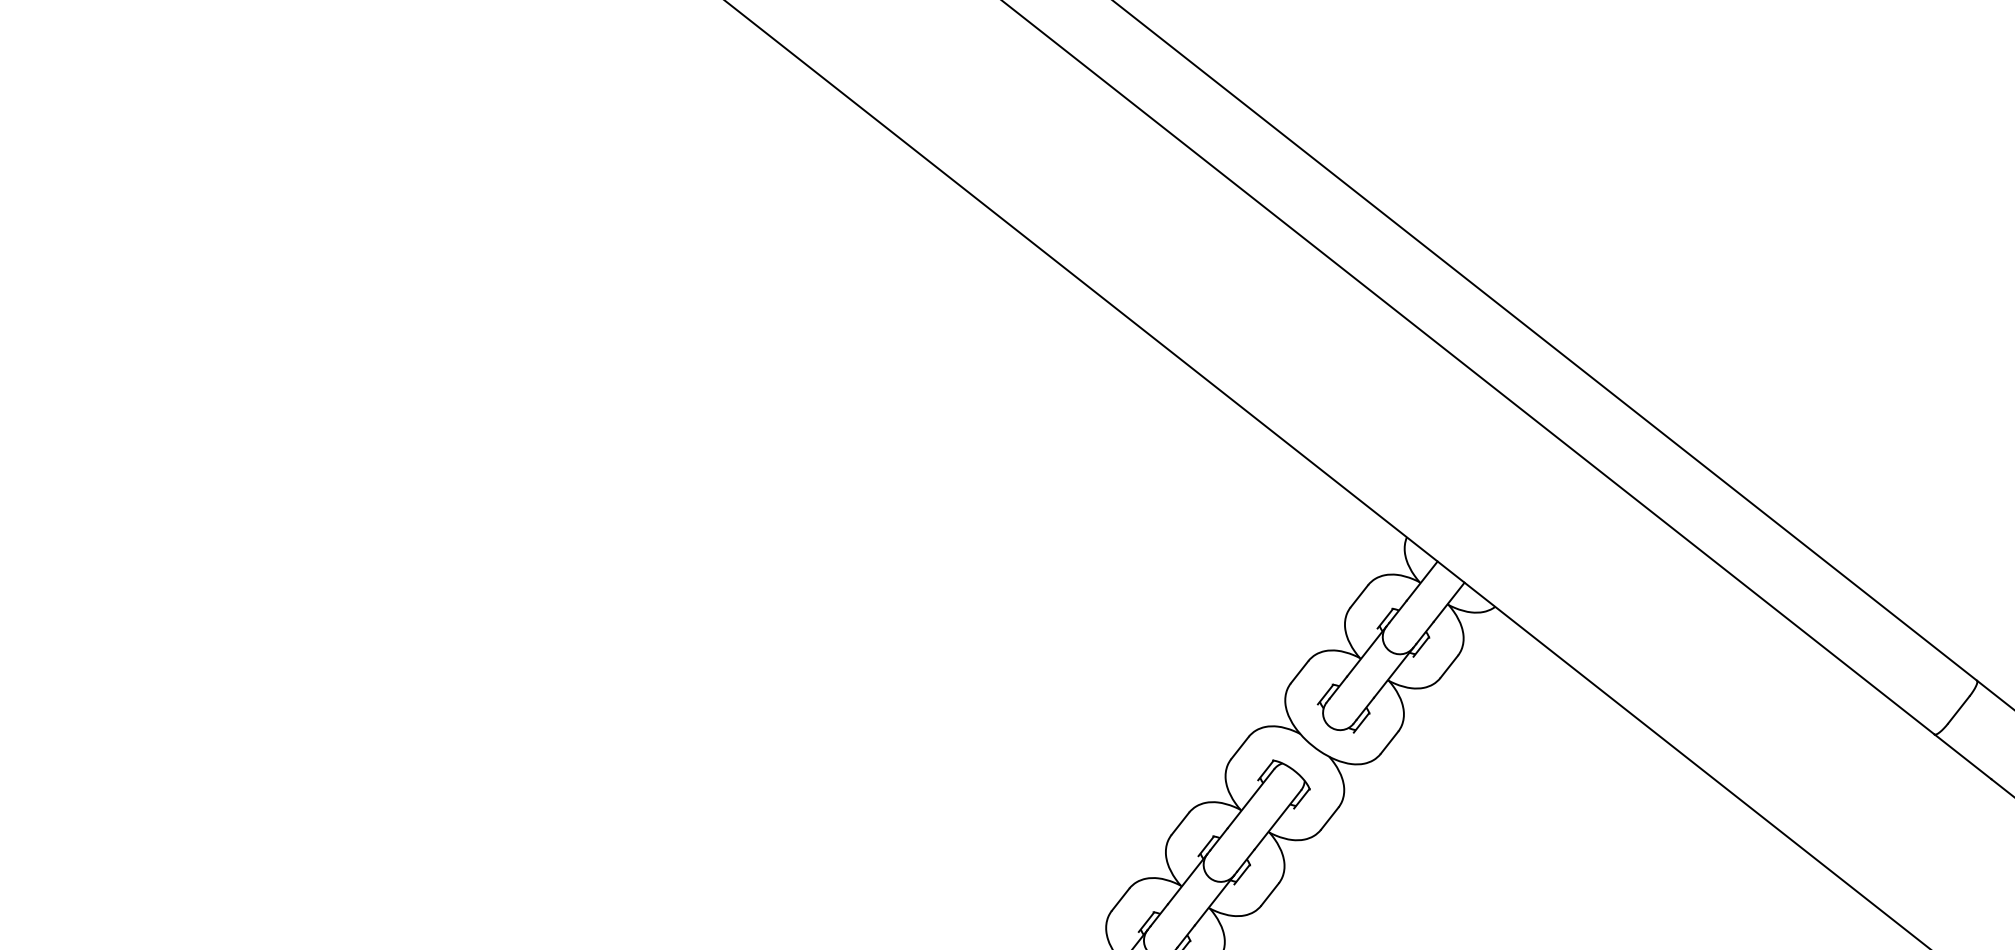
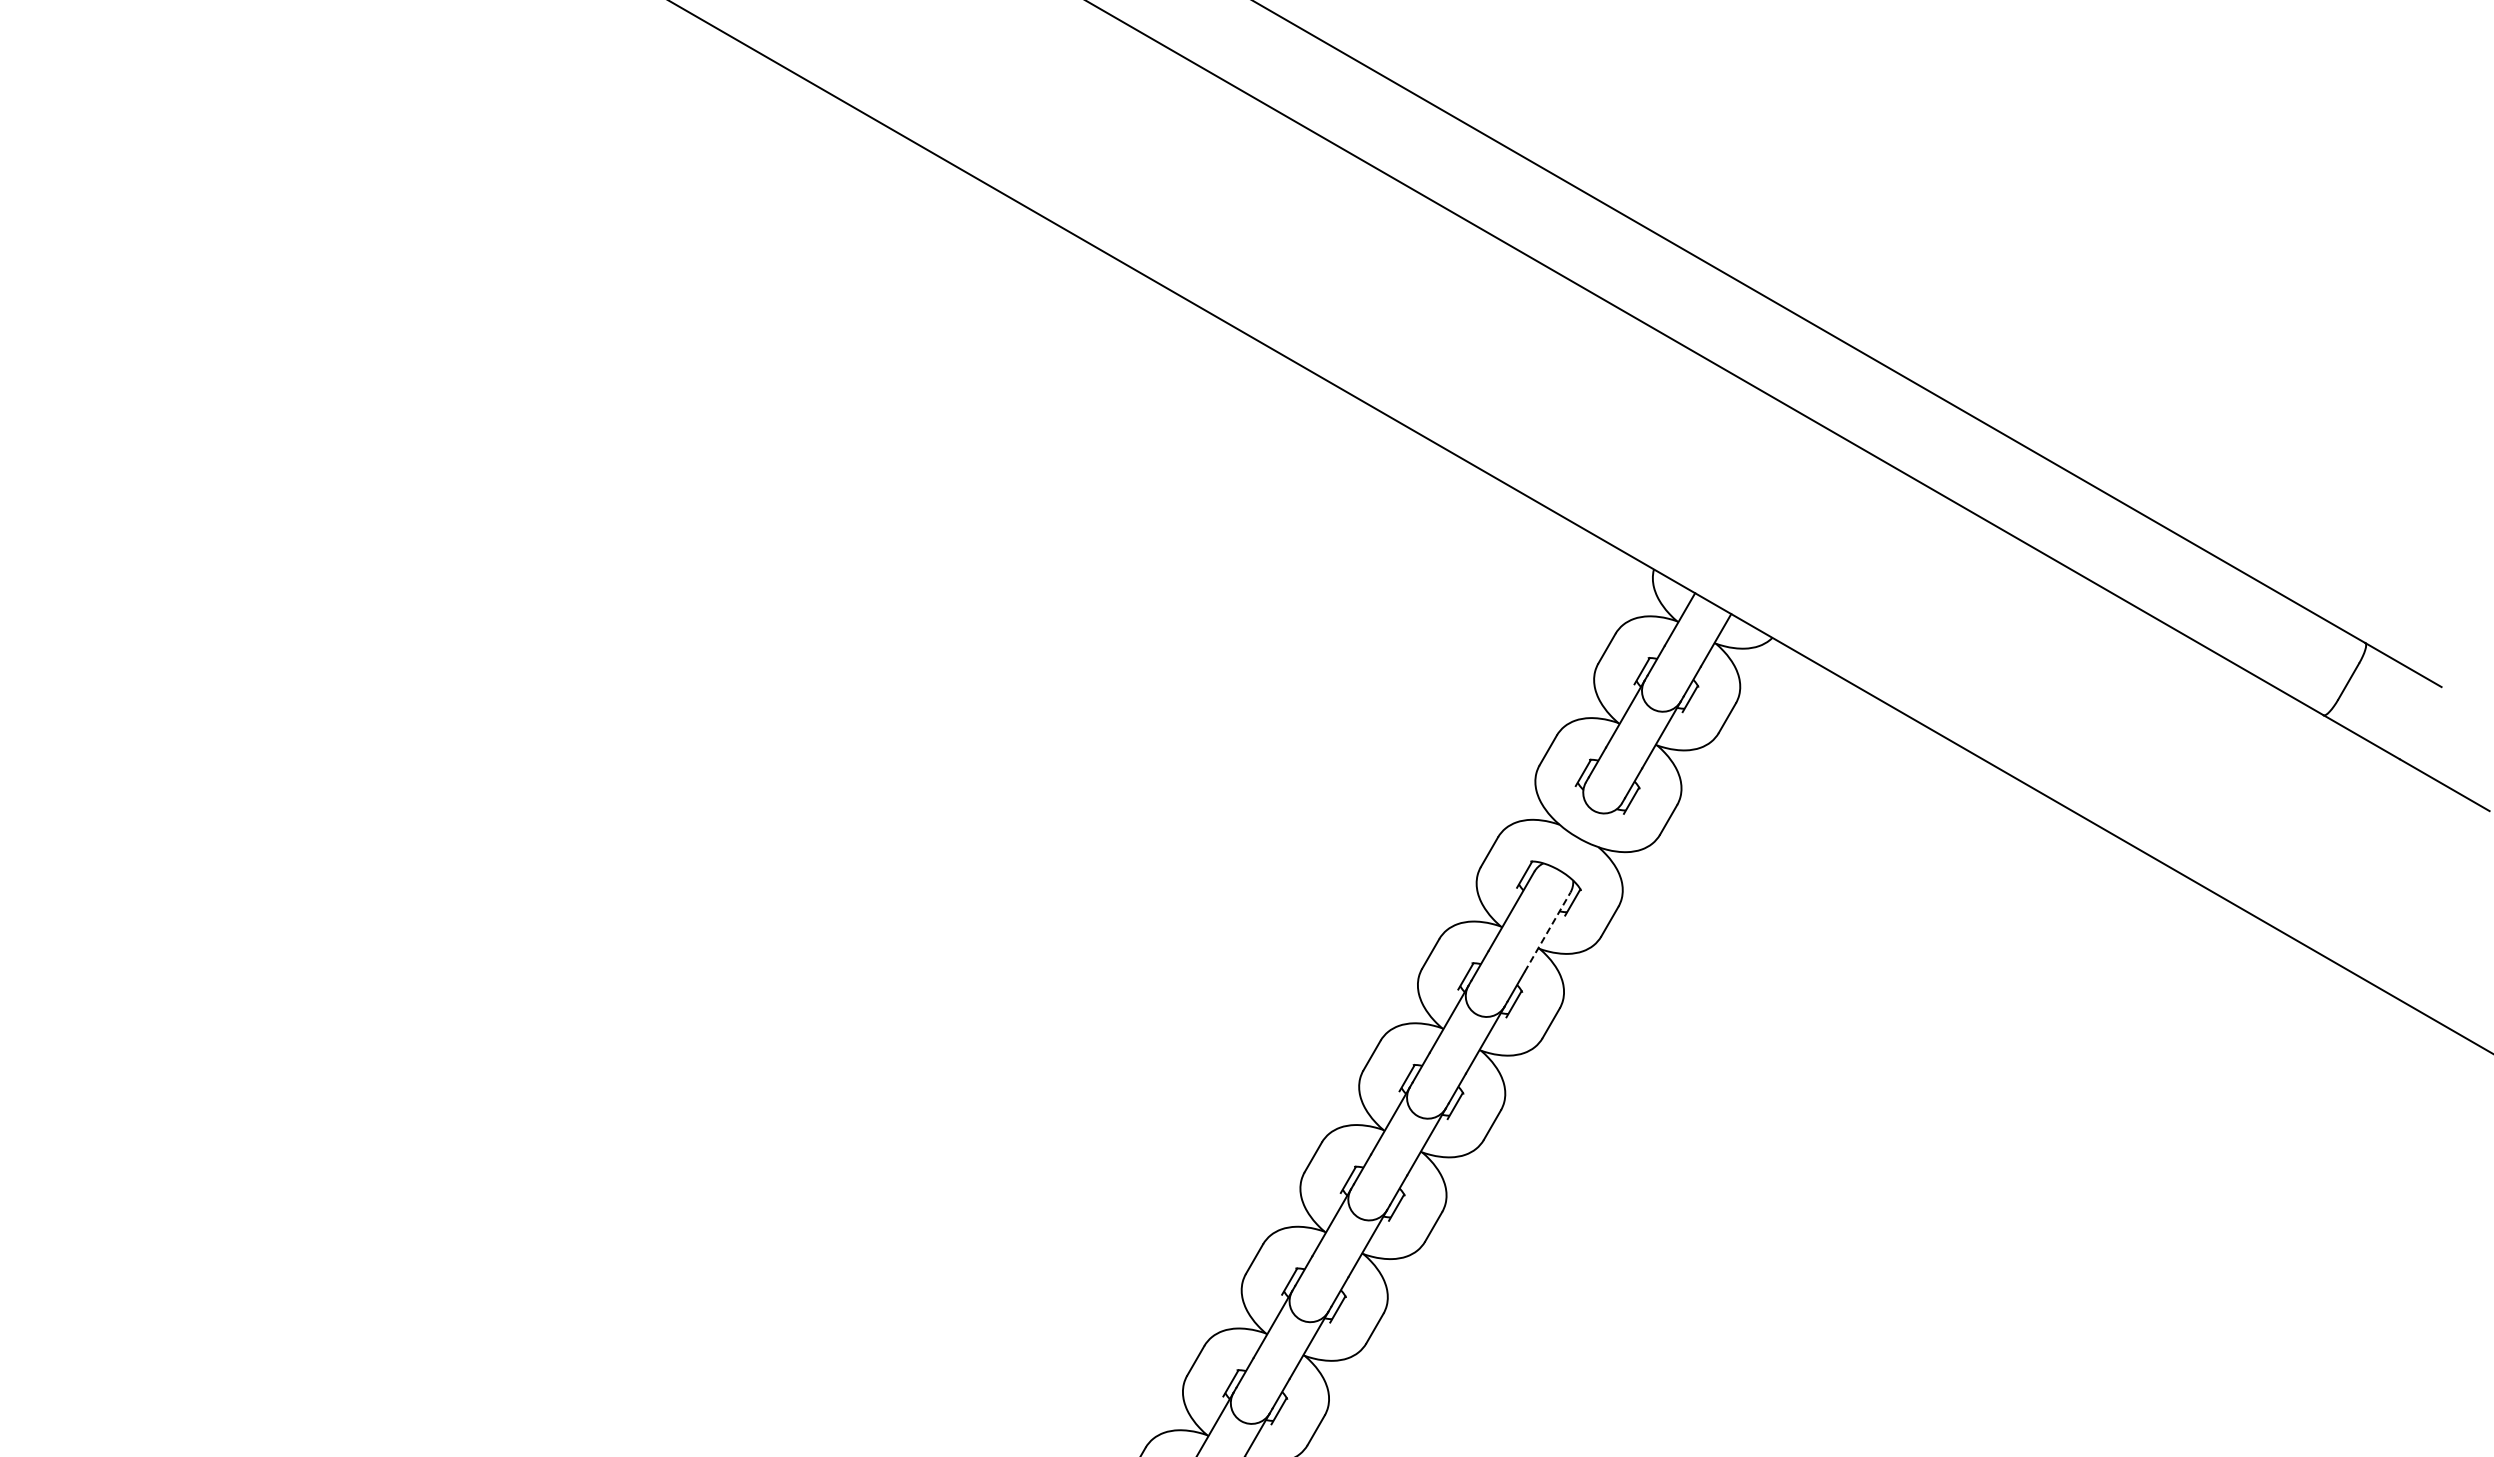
line: (1277, 820) -> (1547, 932), solid -> dashed

